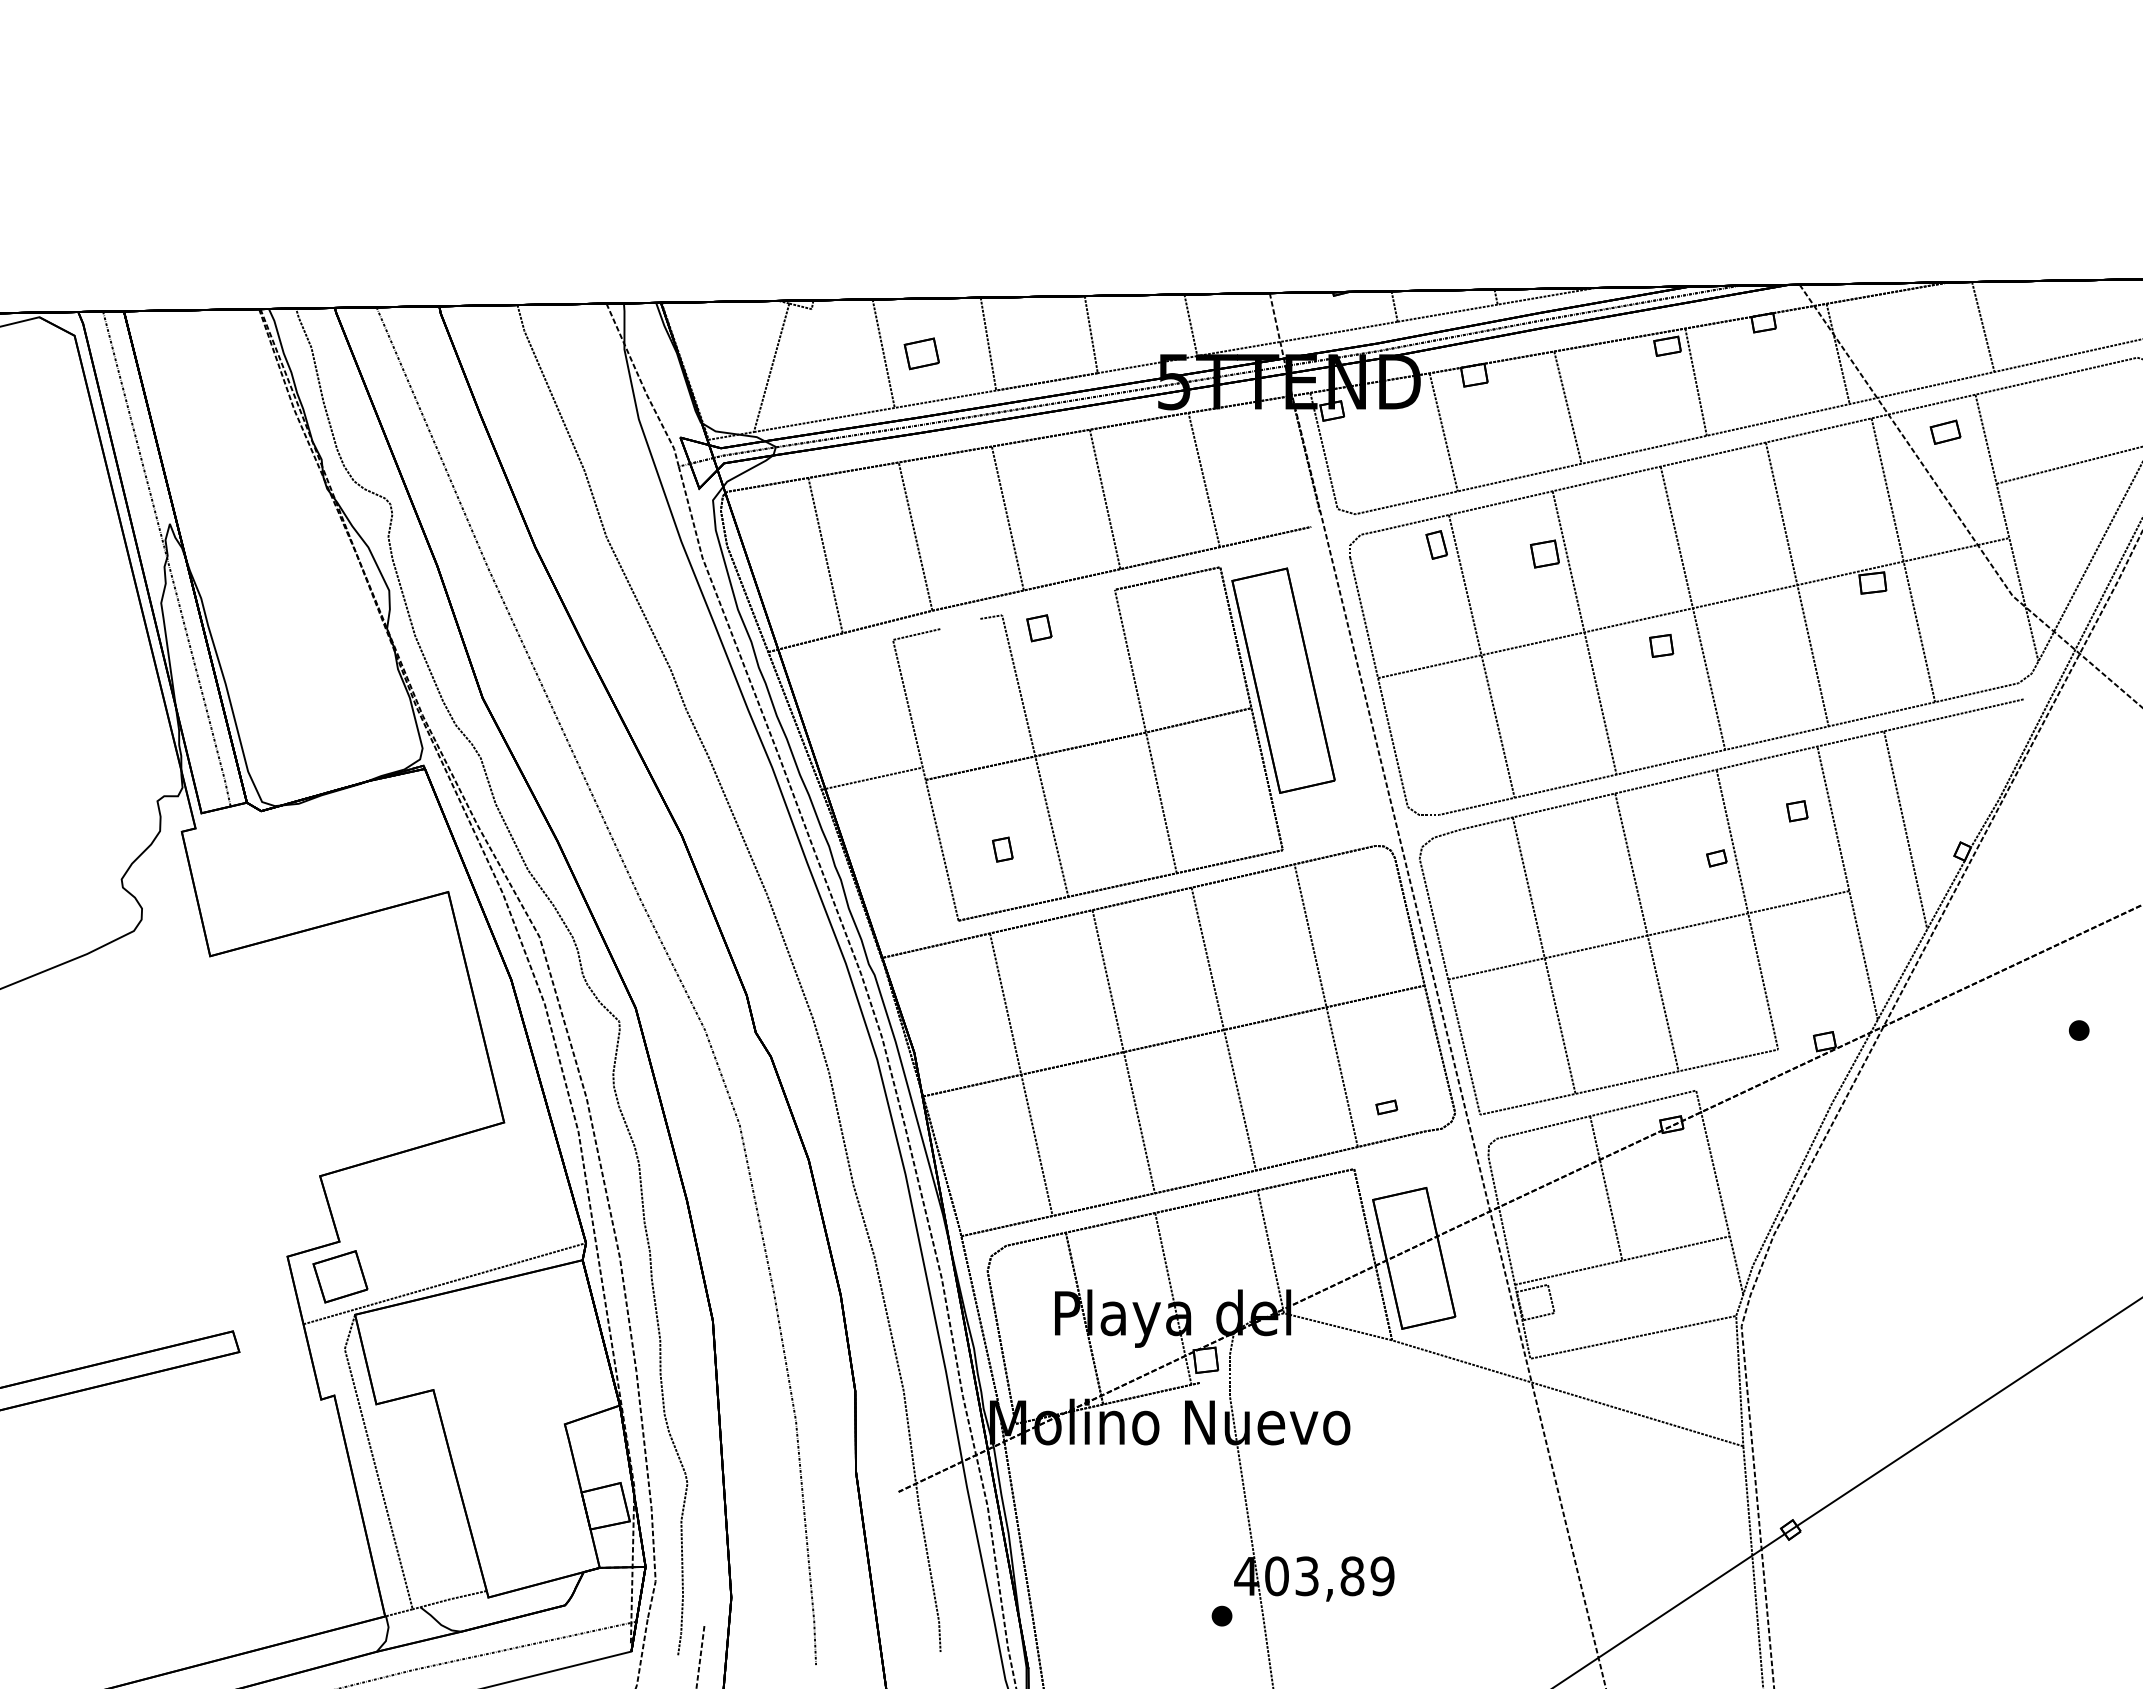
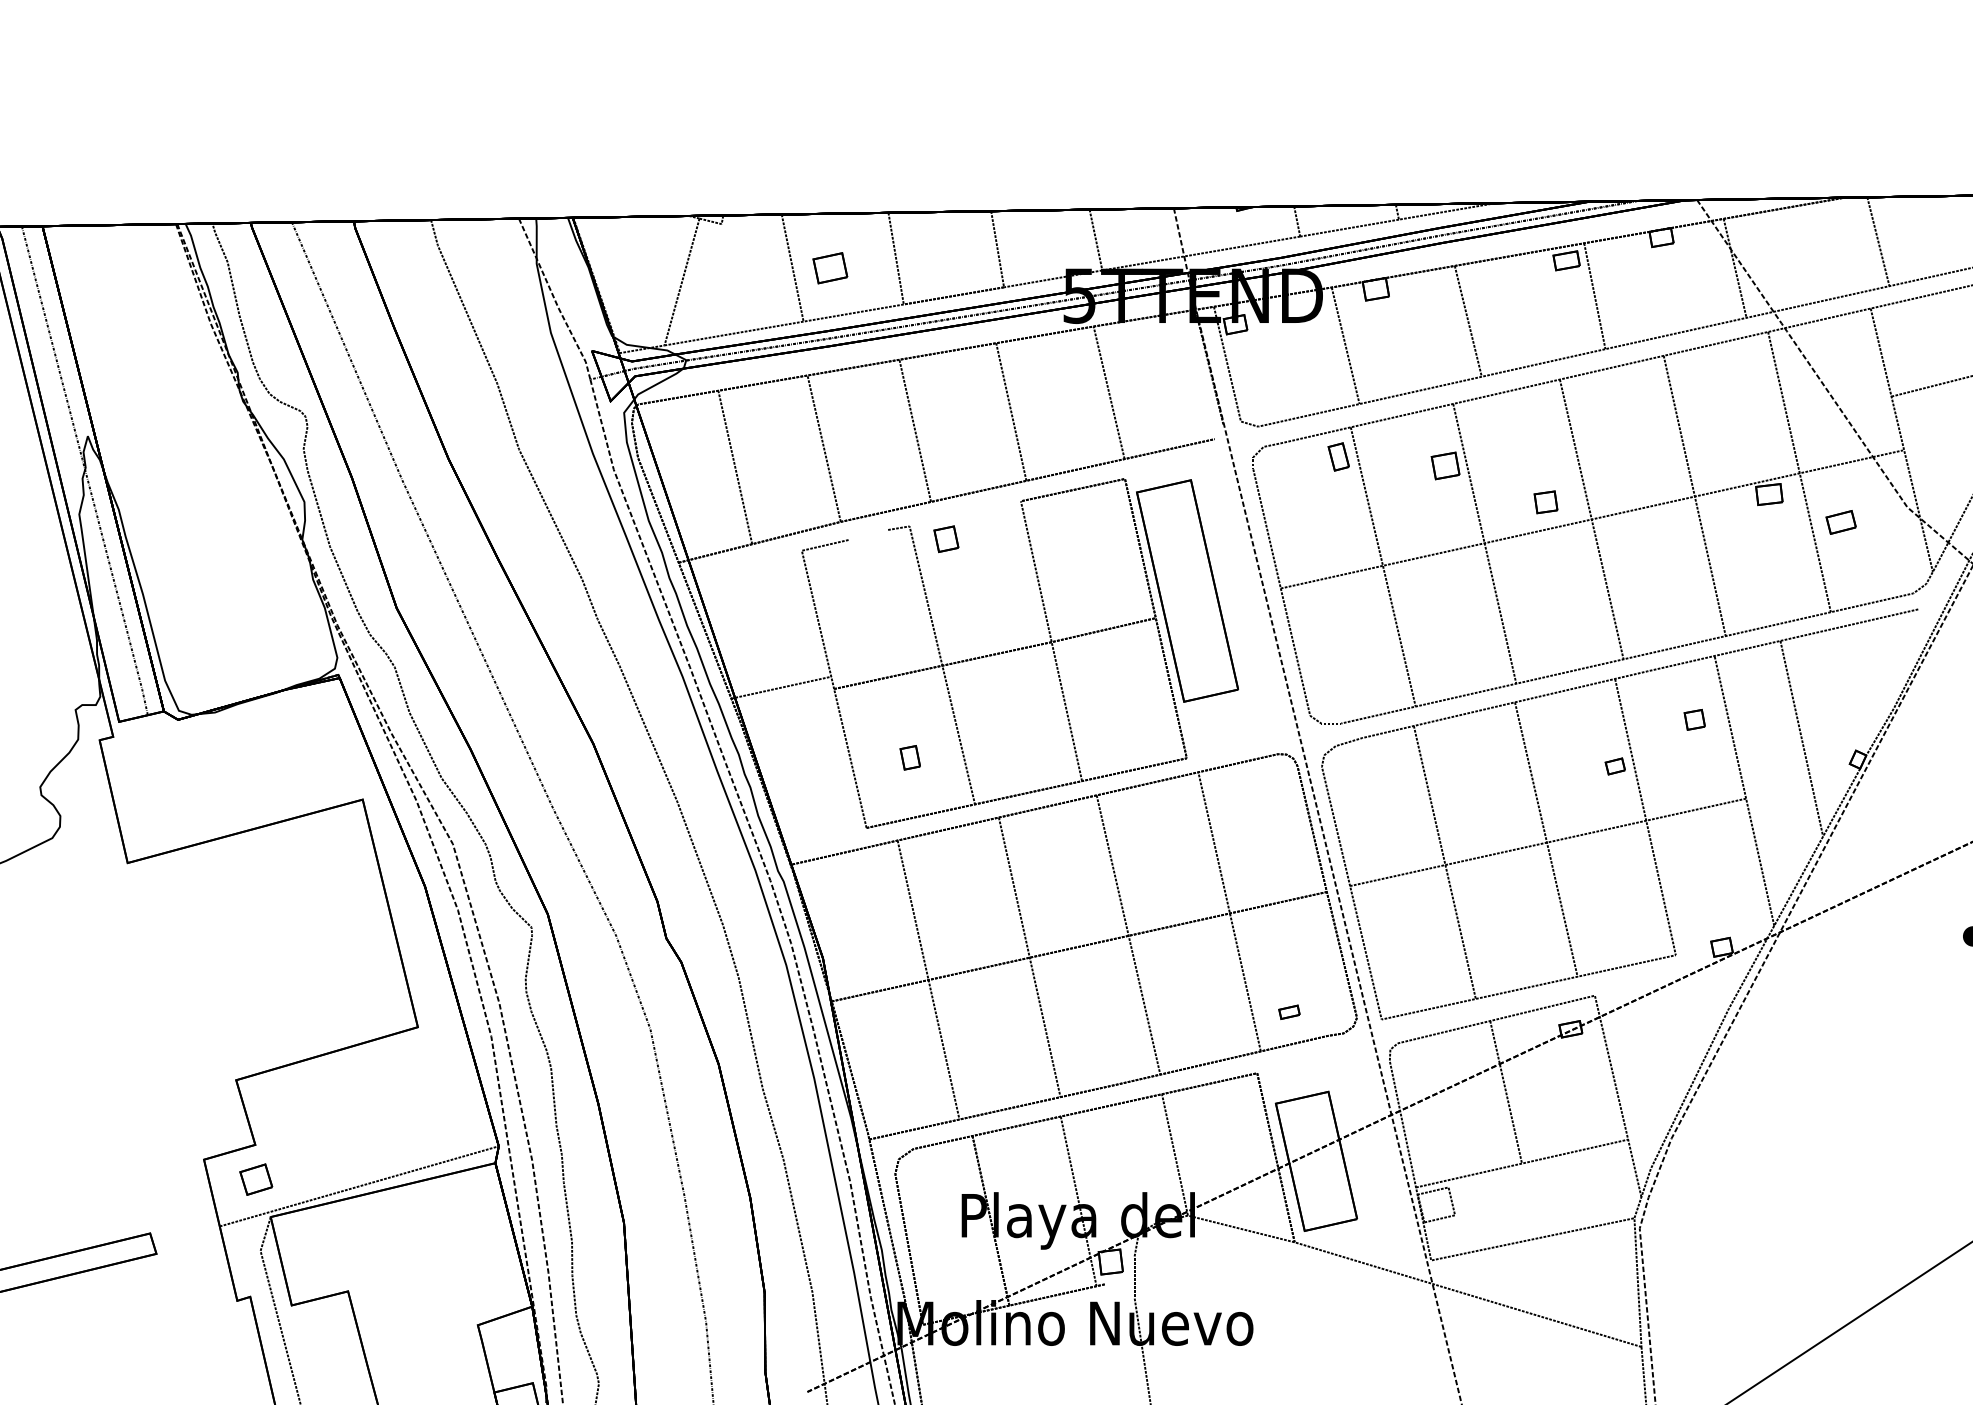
part: (1945, 431) -> (1841, 521), moved
part: (1661, 645) -> (1545, 501), moved
part: (340, 1276) -> (256, 1179), size x0.6

